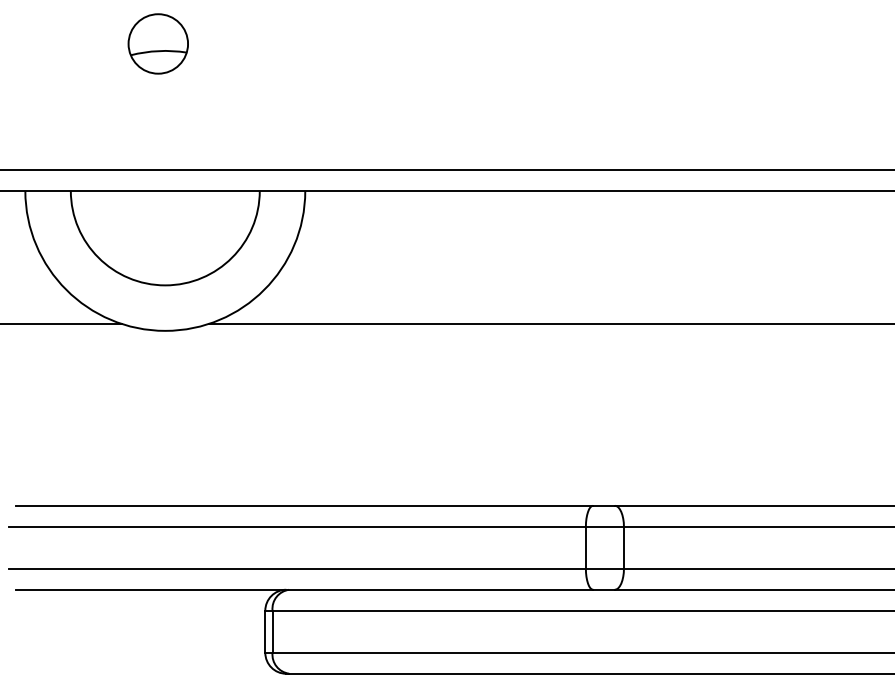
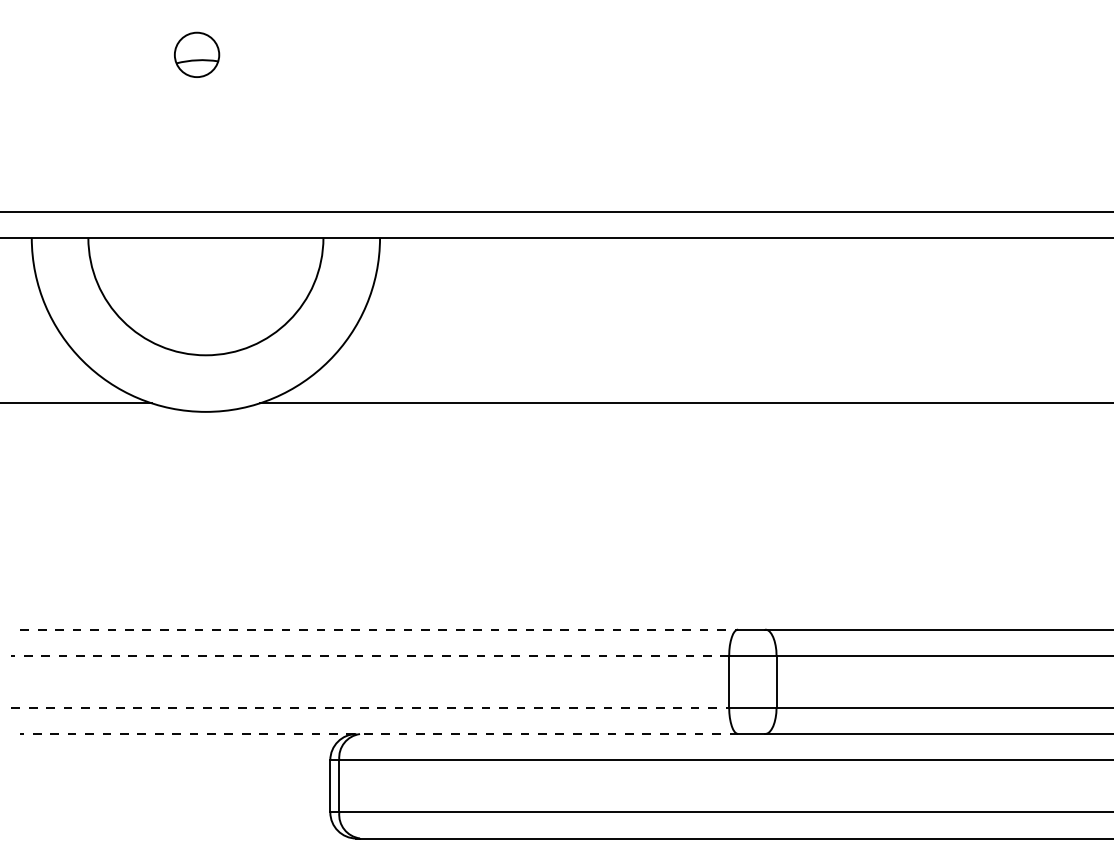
part: (157, 43) -> (196, 54), size x0.6
line: (305, 505) -> (380, 629), solid -> dashed
line: (296, 526) -> (369, 655), solid -> dashed
line: (297, 568) -> (370, 707), solid -> dashed
line: (304, 589) -> (379, 733), solid -> dashed

